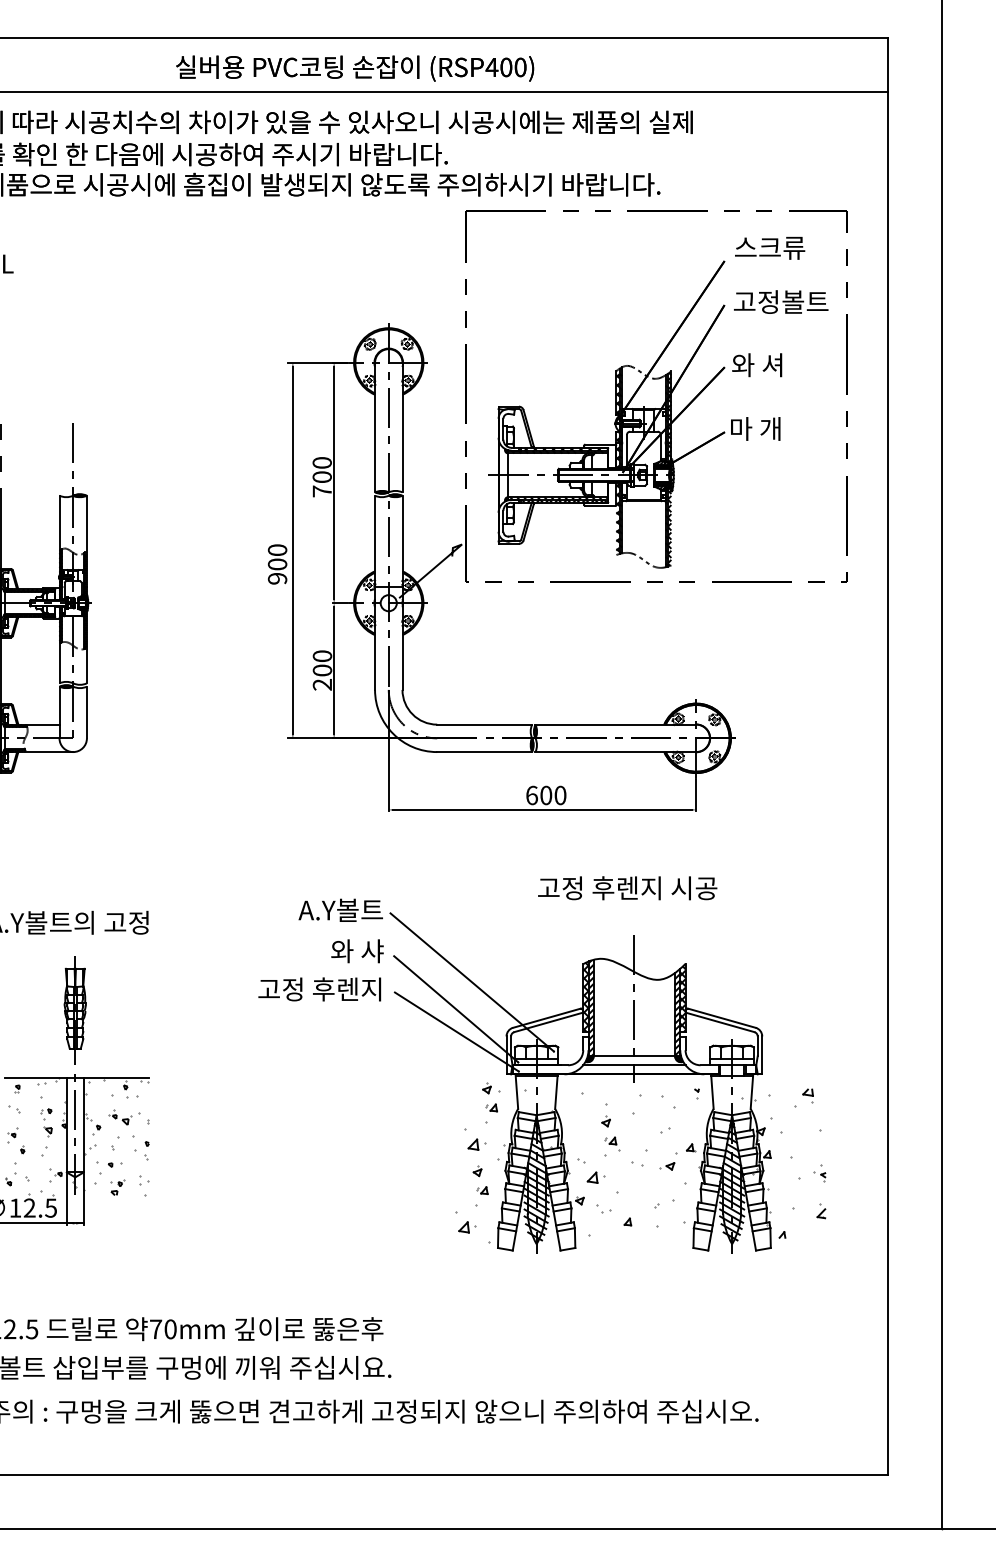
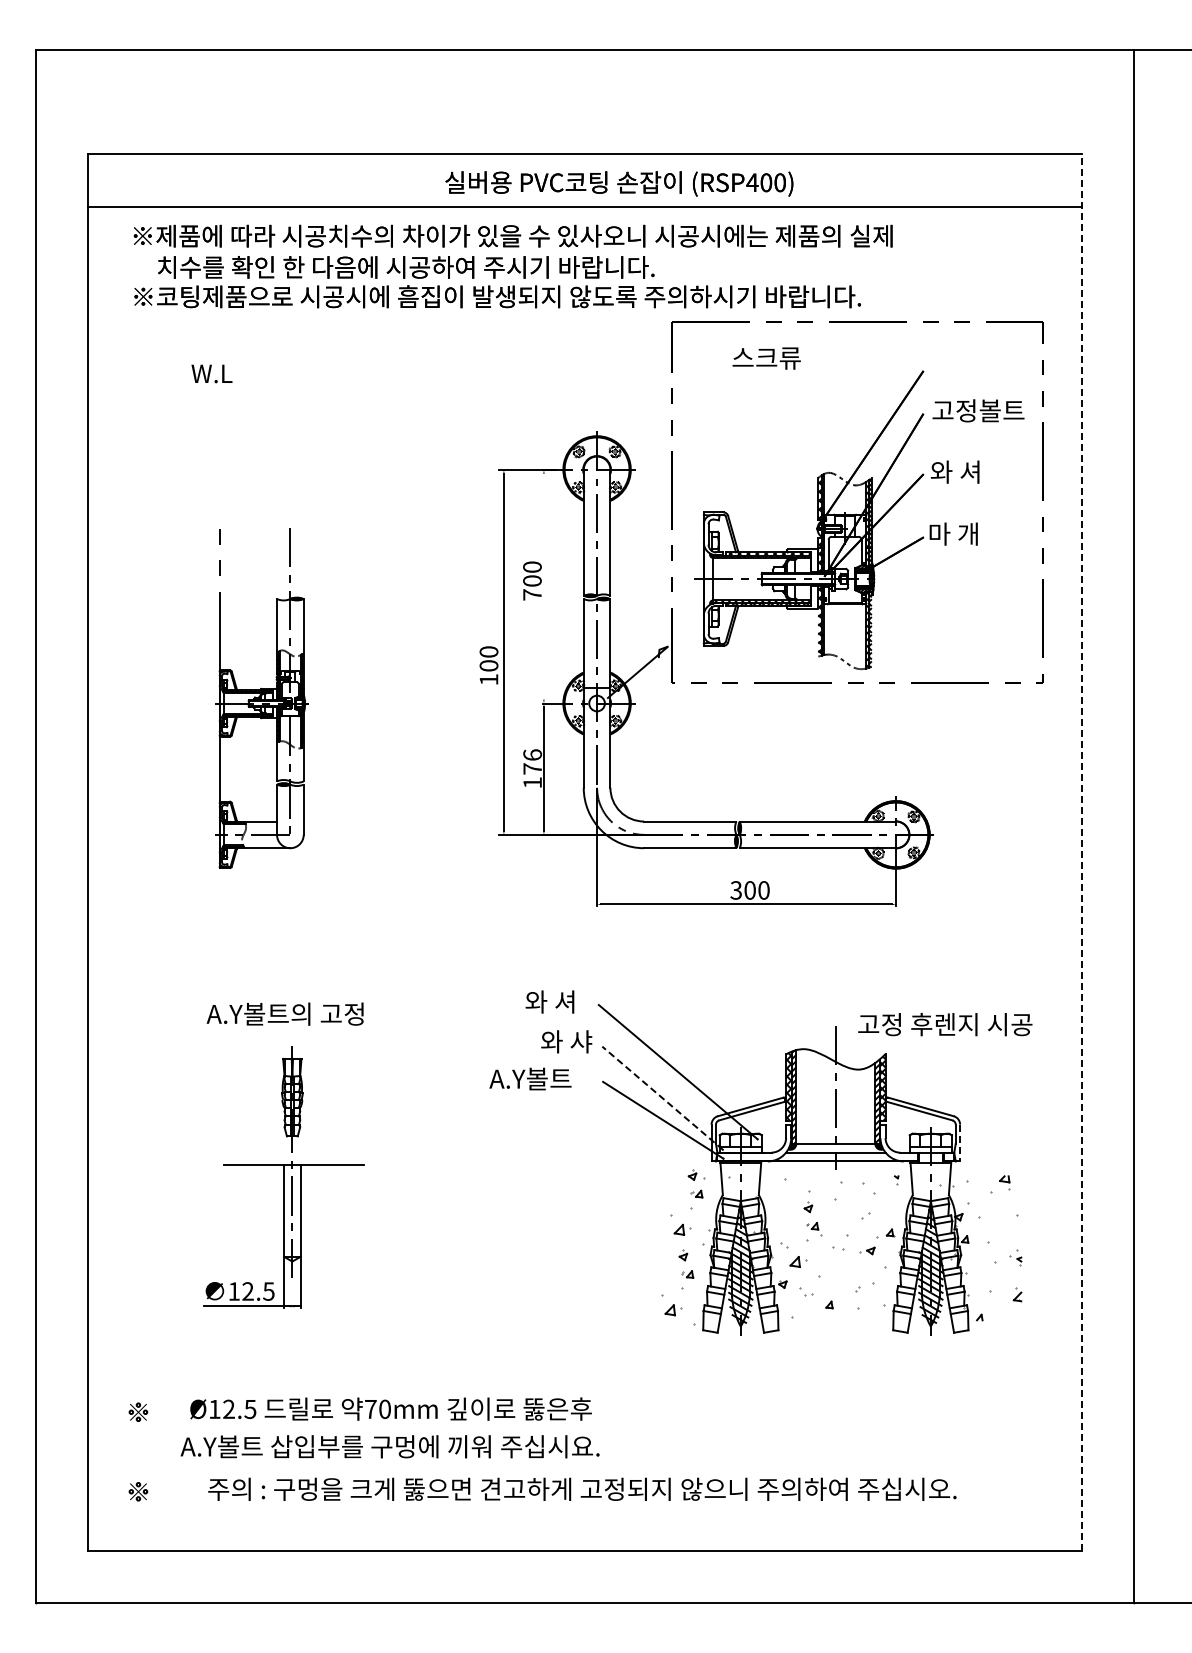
text: (355, 68) -> (619, 183), moved
text: (769, 248) -> (766, 358), moved
line: (333, 482) -> (543, 586), removed
text: (277, 578) -> (488, 679), 900 -> 100
text: (322, 670) -> (532, 768), 200 -> 176
line: (888, 756) -> (1082, 852), solid -> dashed
text: (532, 795) -> (736, 890), 600 -> 300
text: (627, 888) -> (945, 1024), moved
text: (340, 909) -> (550, 1001), A.Y볼트 -> 와 셔
text: (319, 988) -> (529, 1078), 고정 후렌지 -> A.Y볼트
line: (456, 1008) -> (662, 1097), solid -> dashed
line: (762, 1055) -> (960, 1143), solid -> dashed
hatch: (77, 1137) -> (294, 1222), removed

